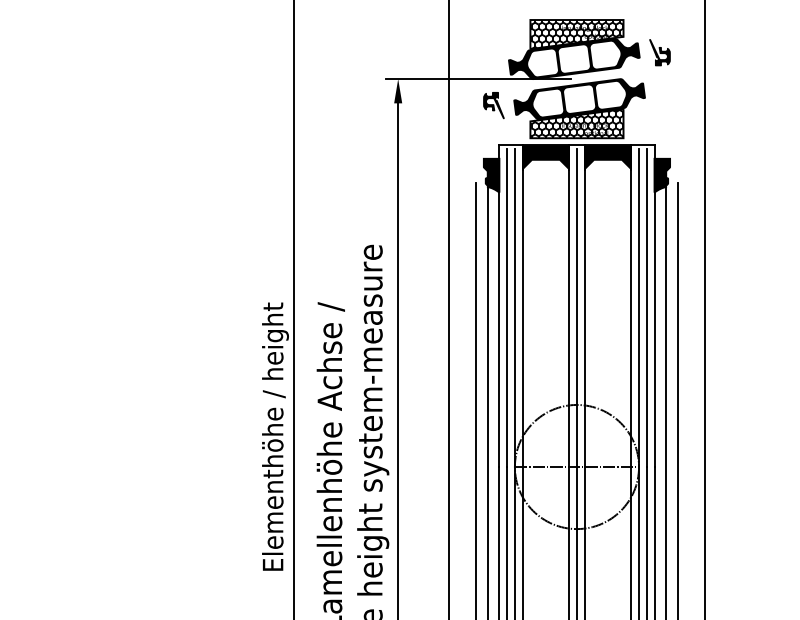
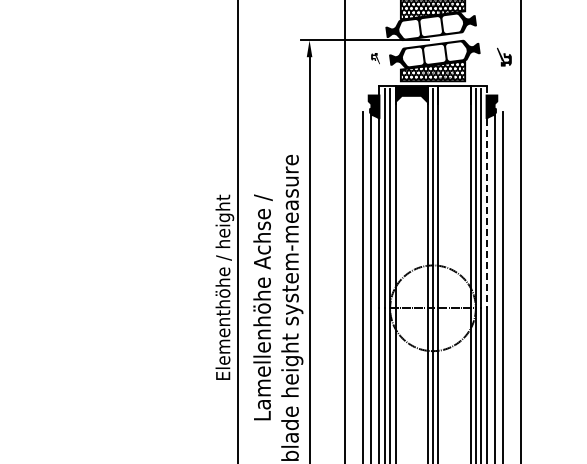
part: (660, 51) -> (504, 56), moved
part: (493, 105) -> (375, 58), size x0.6
fill: (608, 157) -> (454, 94), removed
line: (654, 306) -> (486, 197), solid -> dashed

